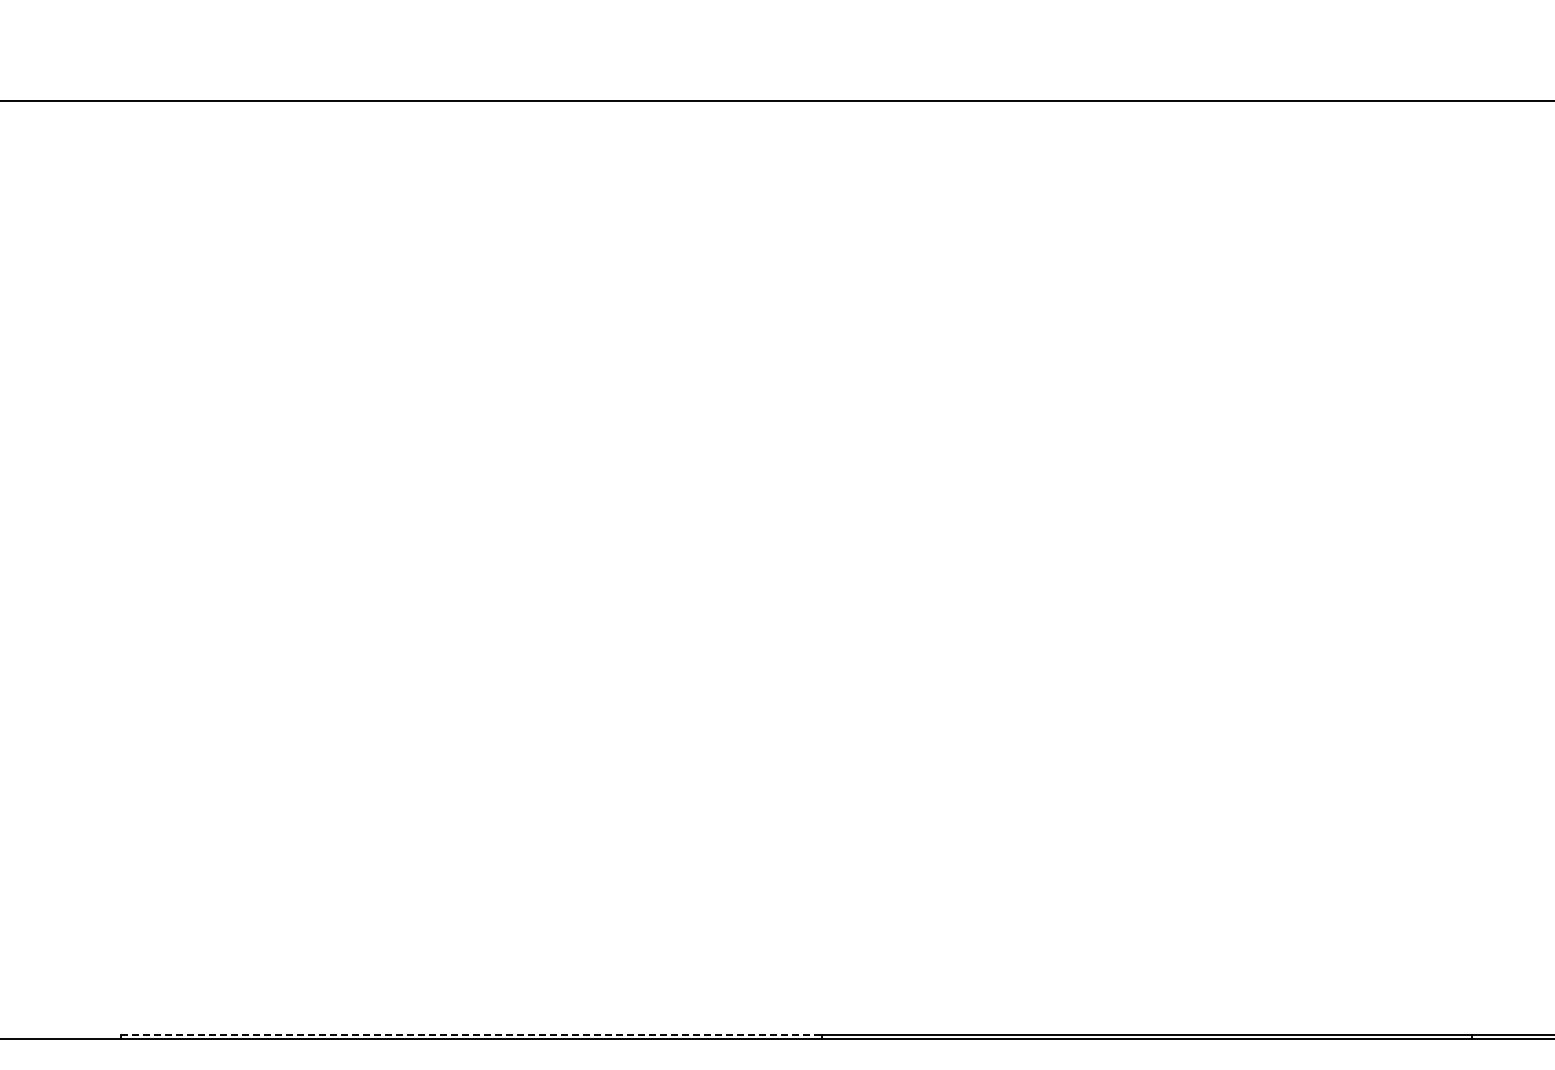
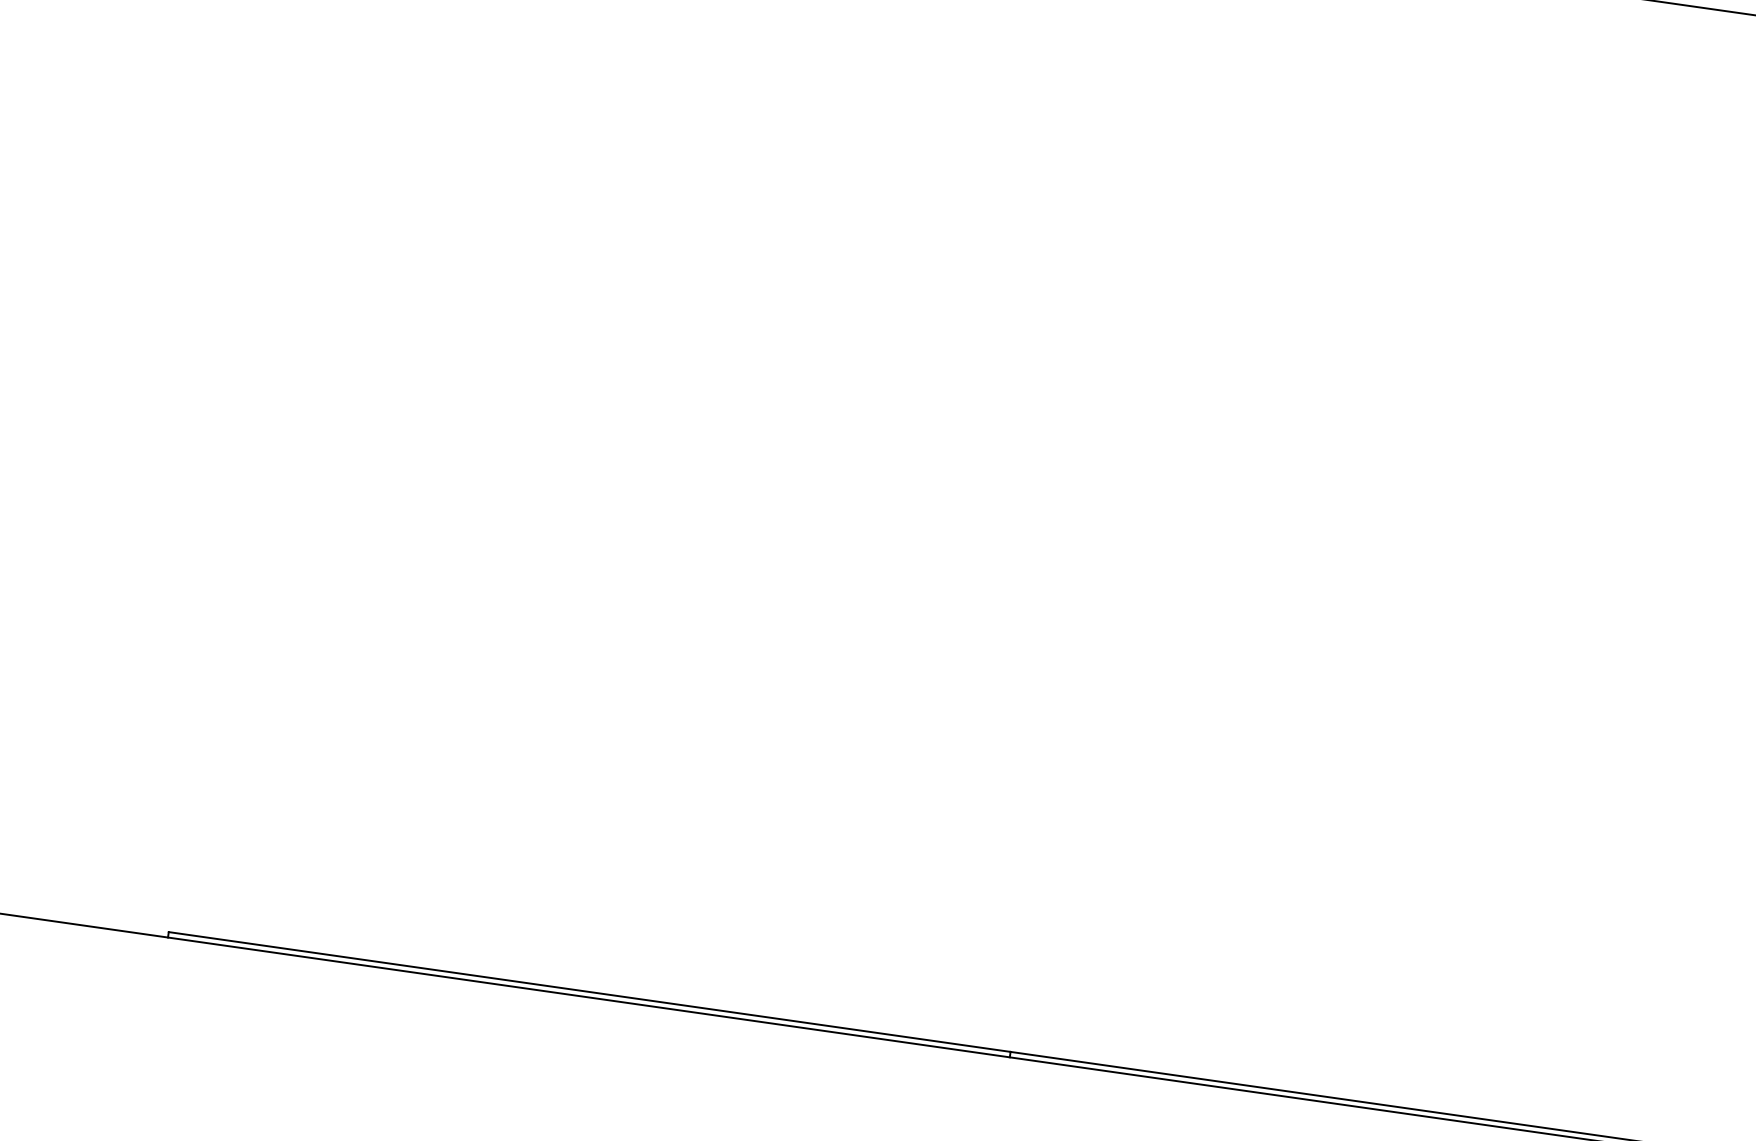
line: (471, 1034) -> (589, 991), dashed -> solid

